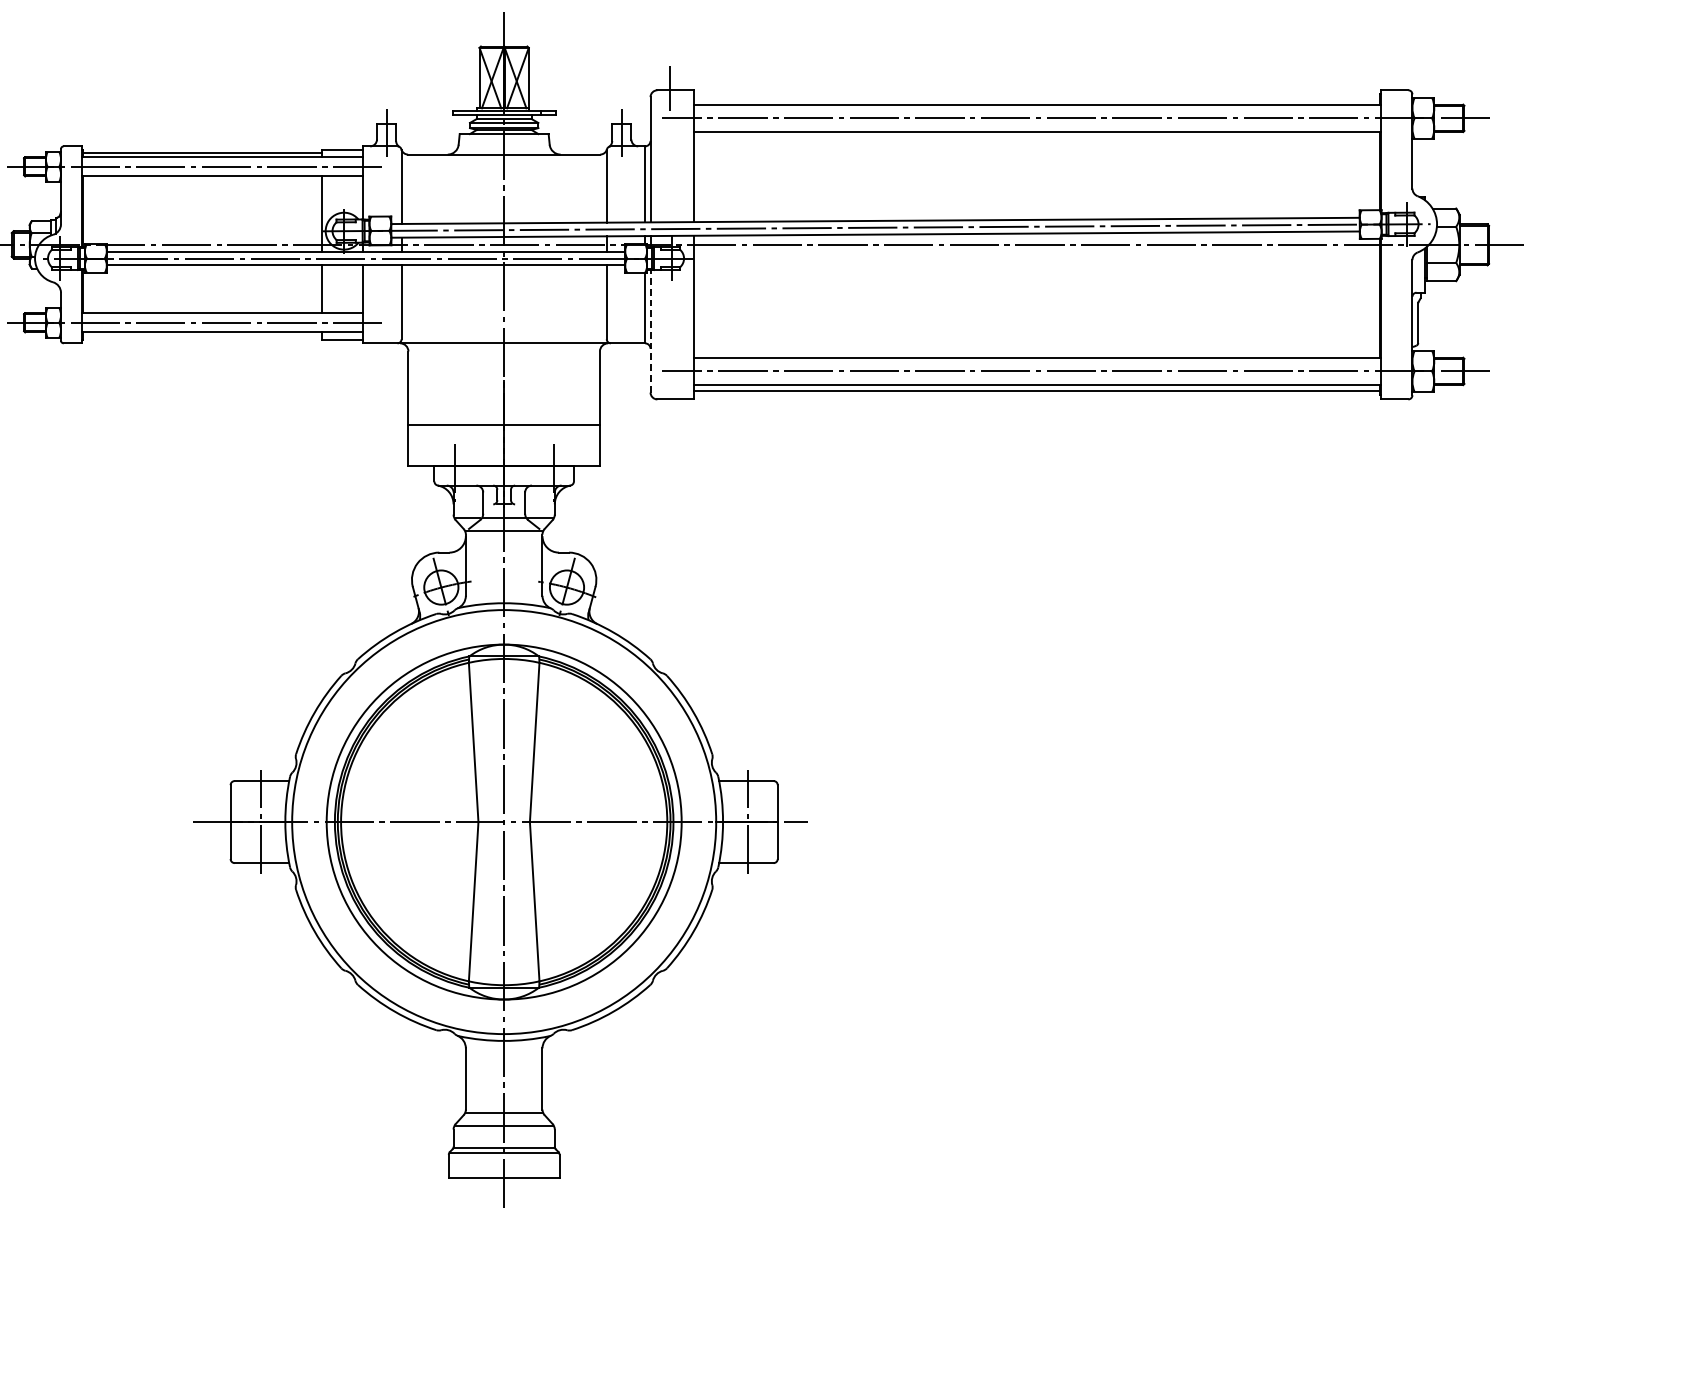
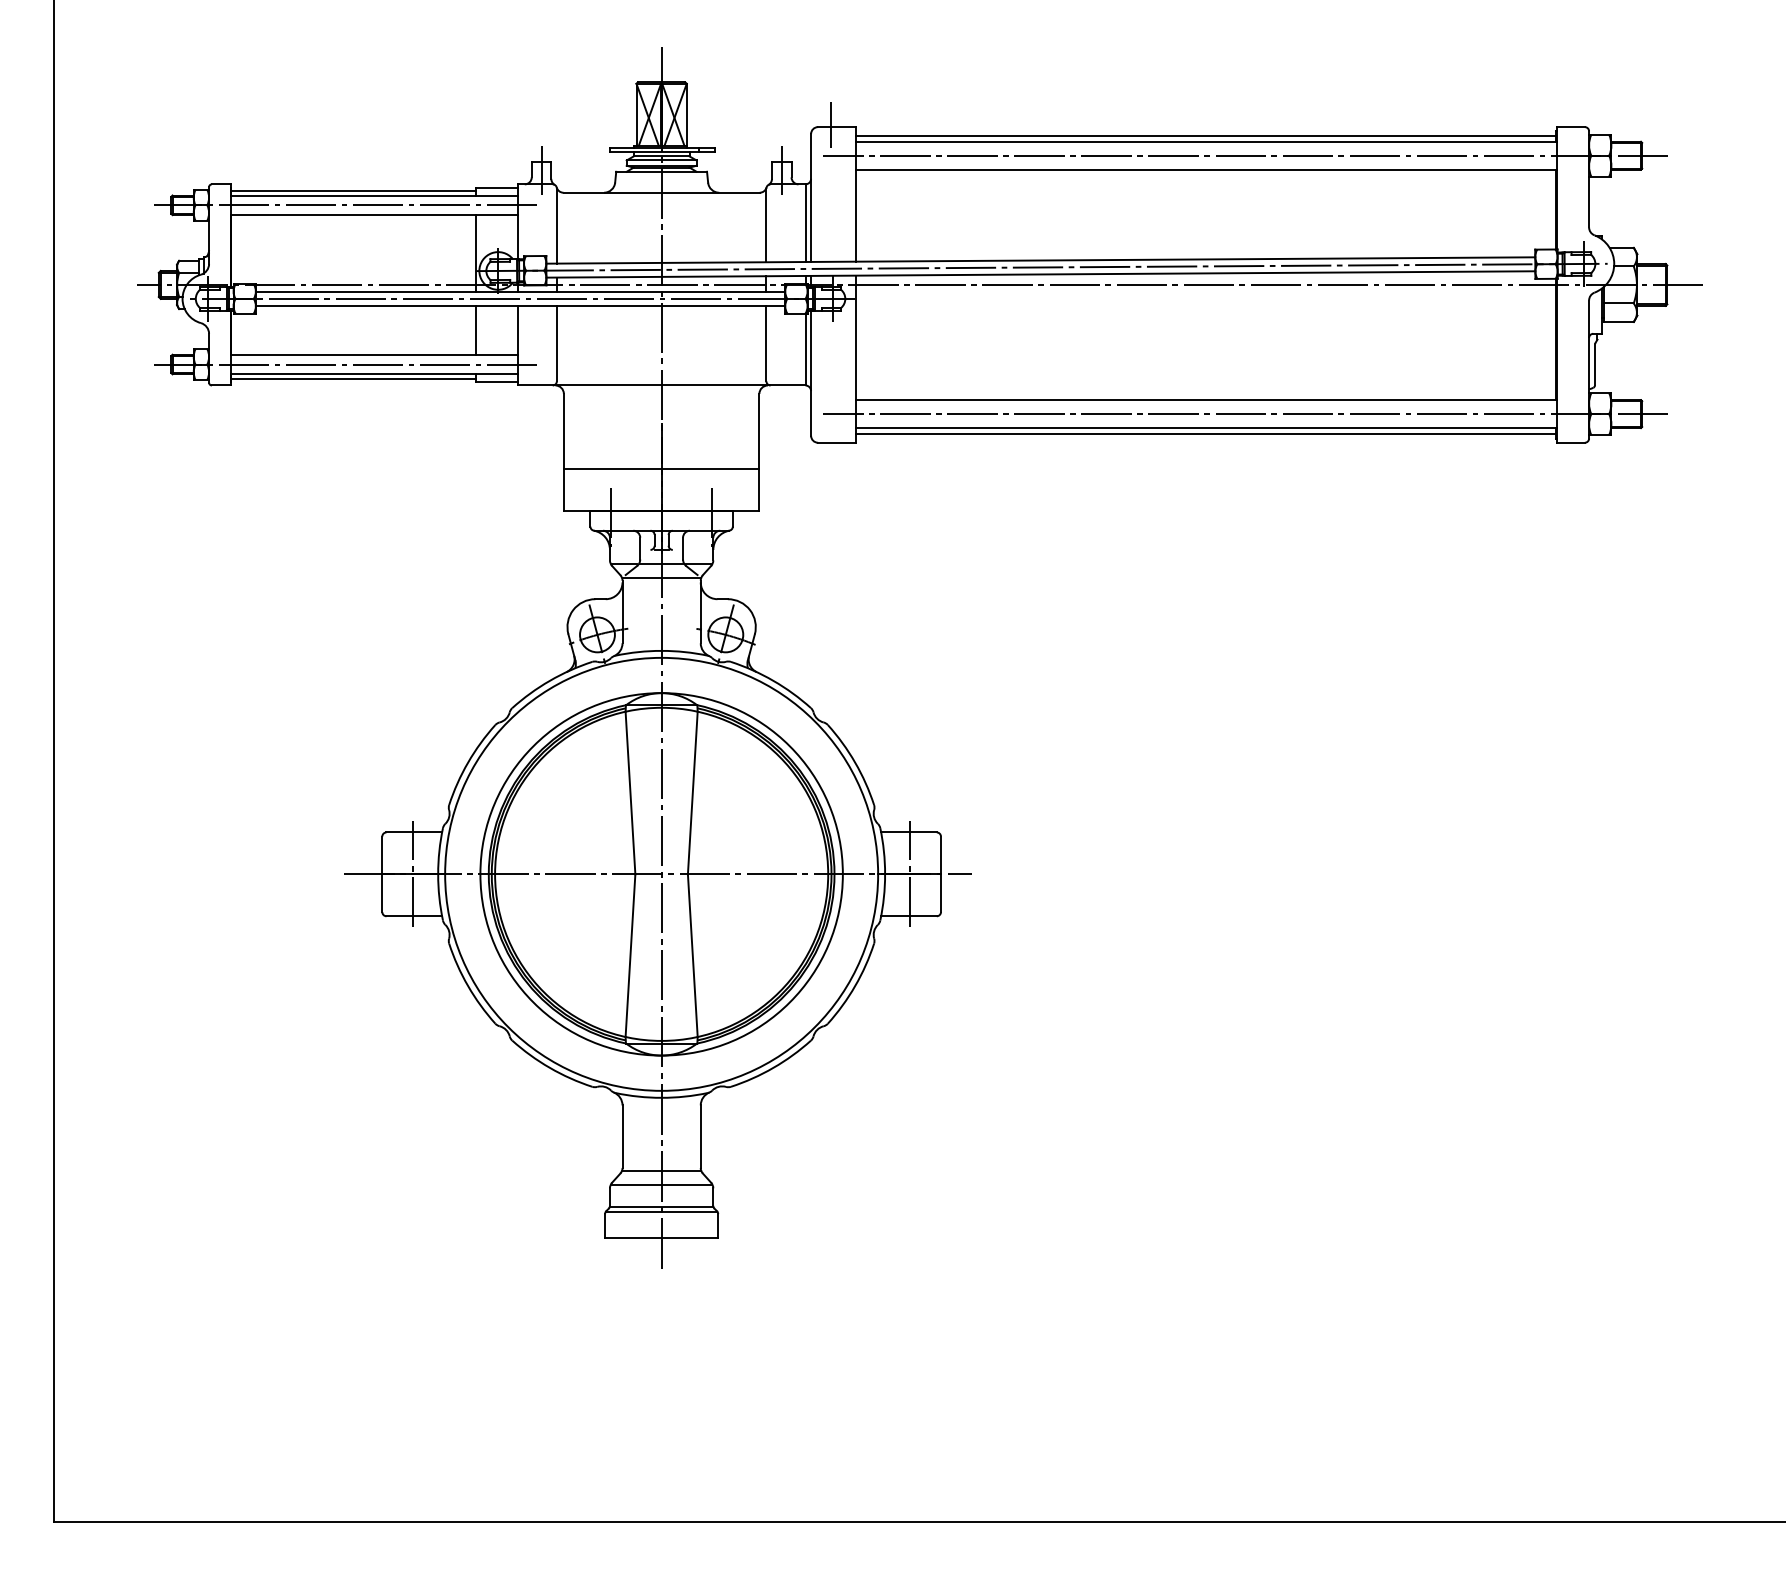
line: (1036, 99) -> (1205, 136), added
line: (650, 331) -> (811, 373), dashed -> solid
line: (202, 336) -> (353, 378), added

